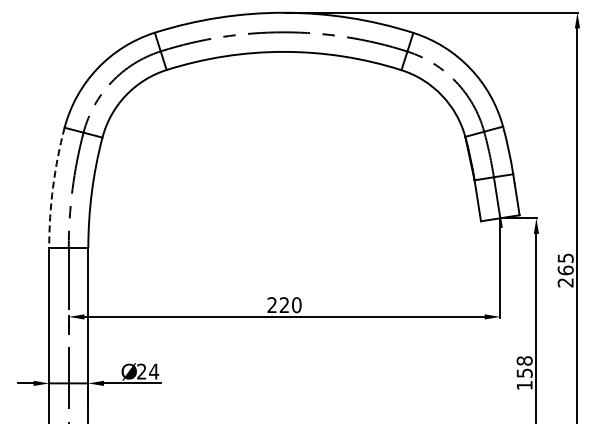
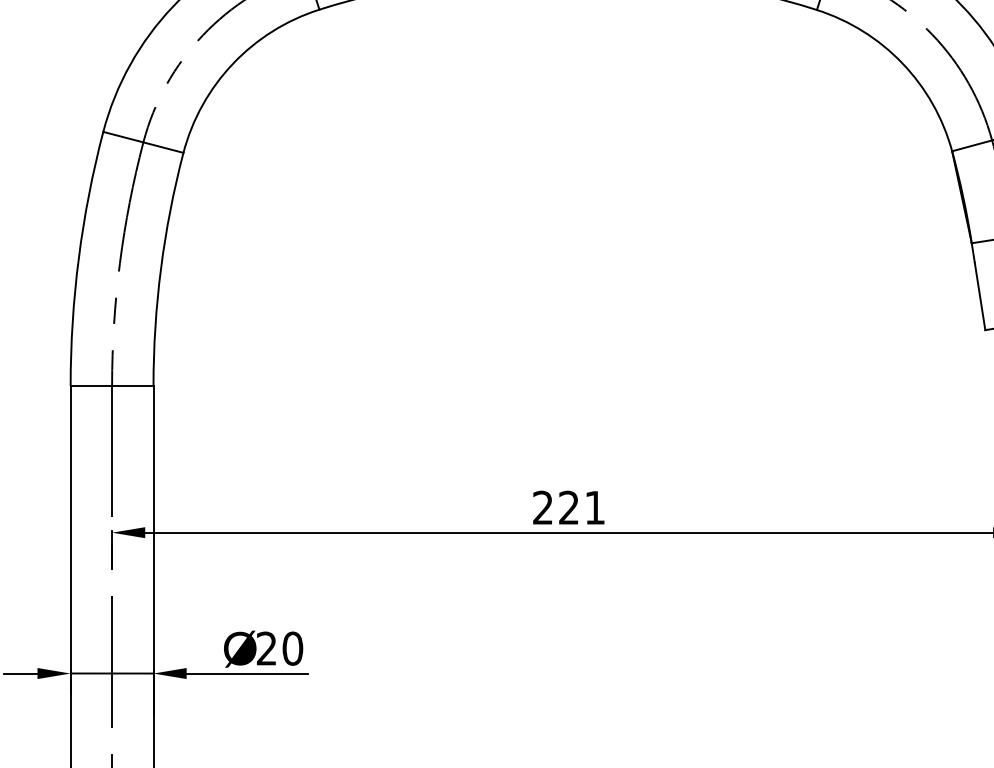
arc: (53, 187) -> (79, 258), dashed -> solid
text: (296, 305) -> (594, 508), 220 -> 221
text: (154, 371) -> (293, 648), 24 -> 20

